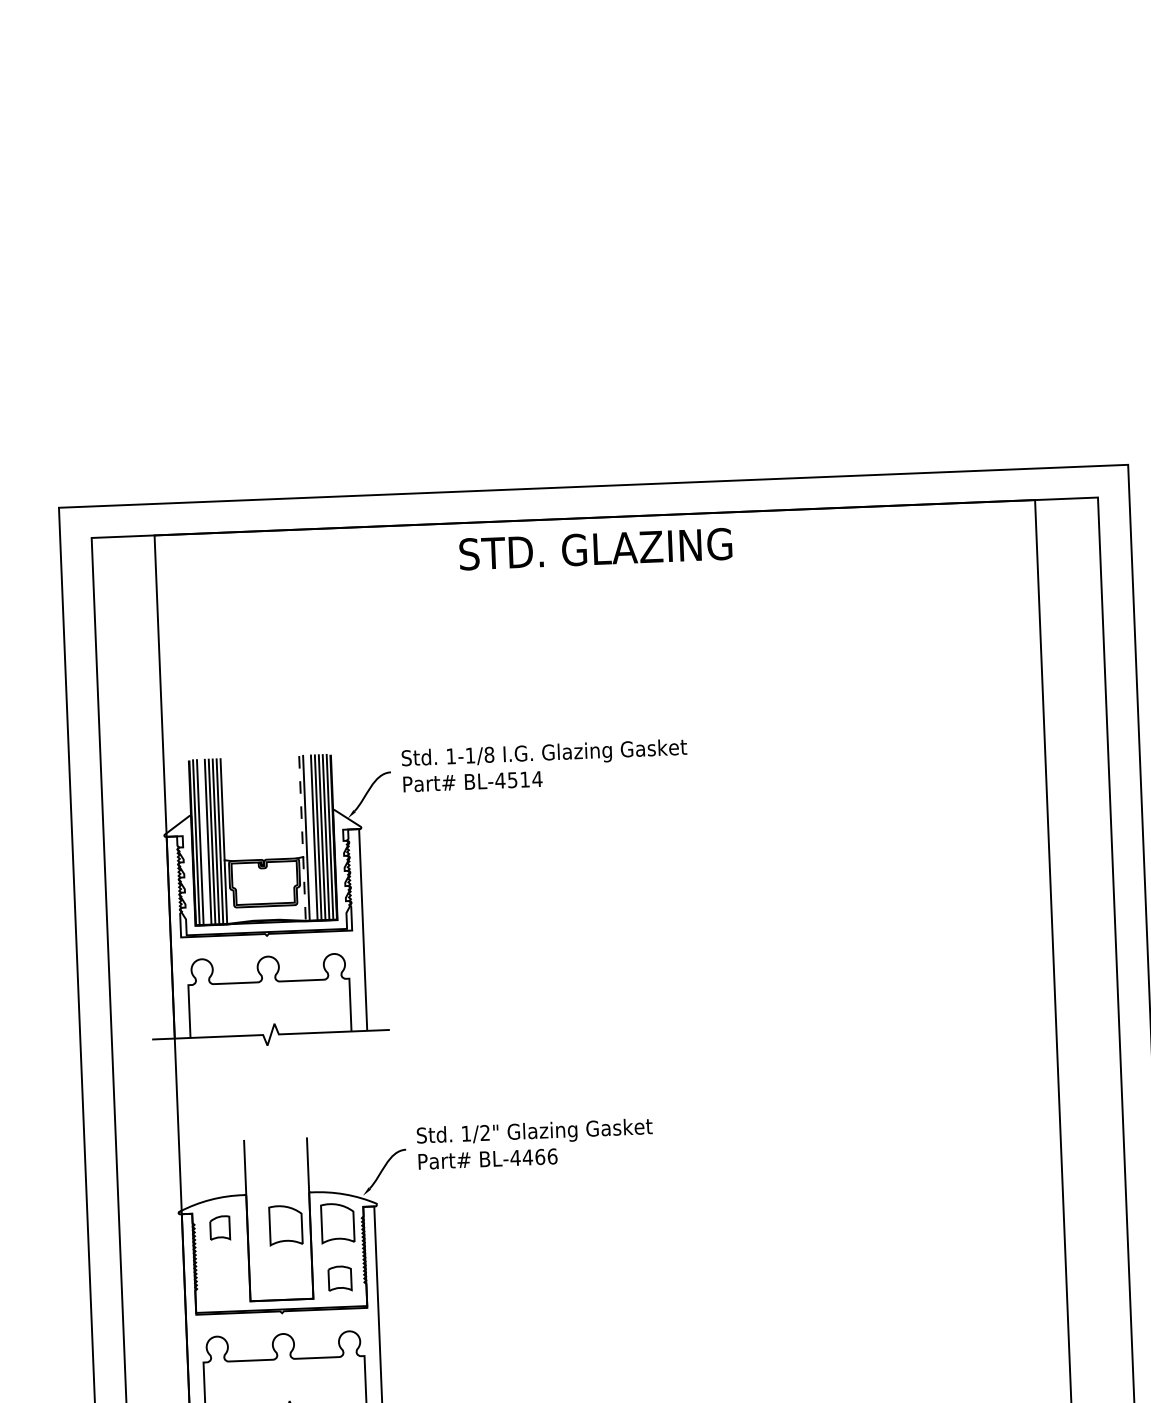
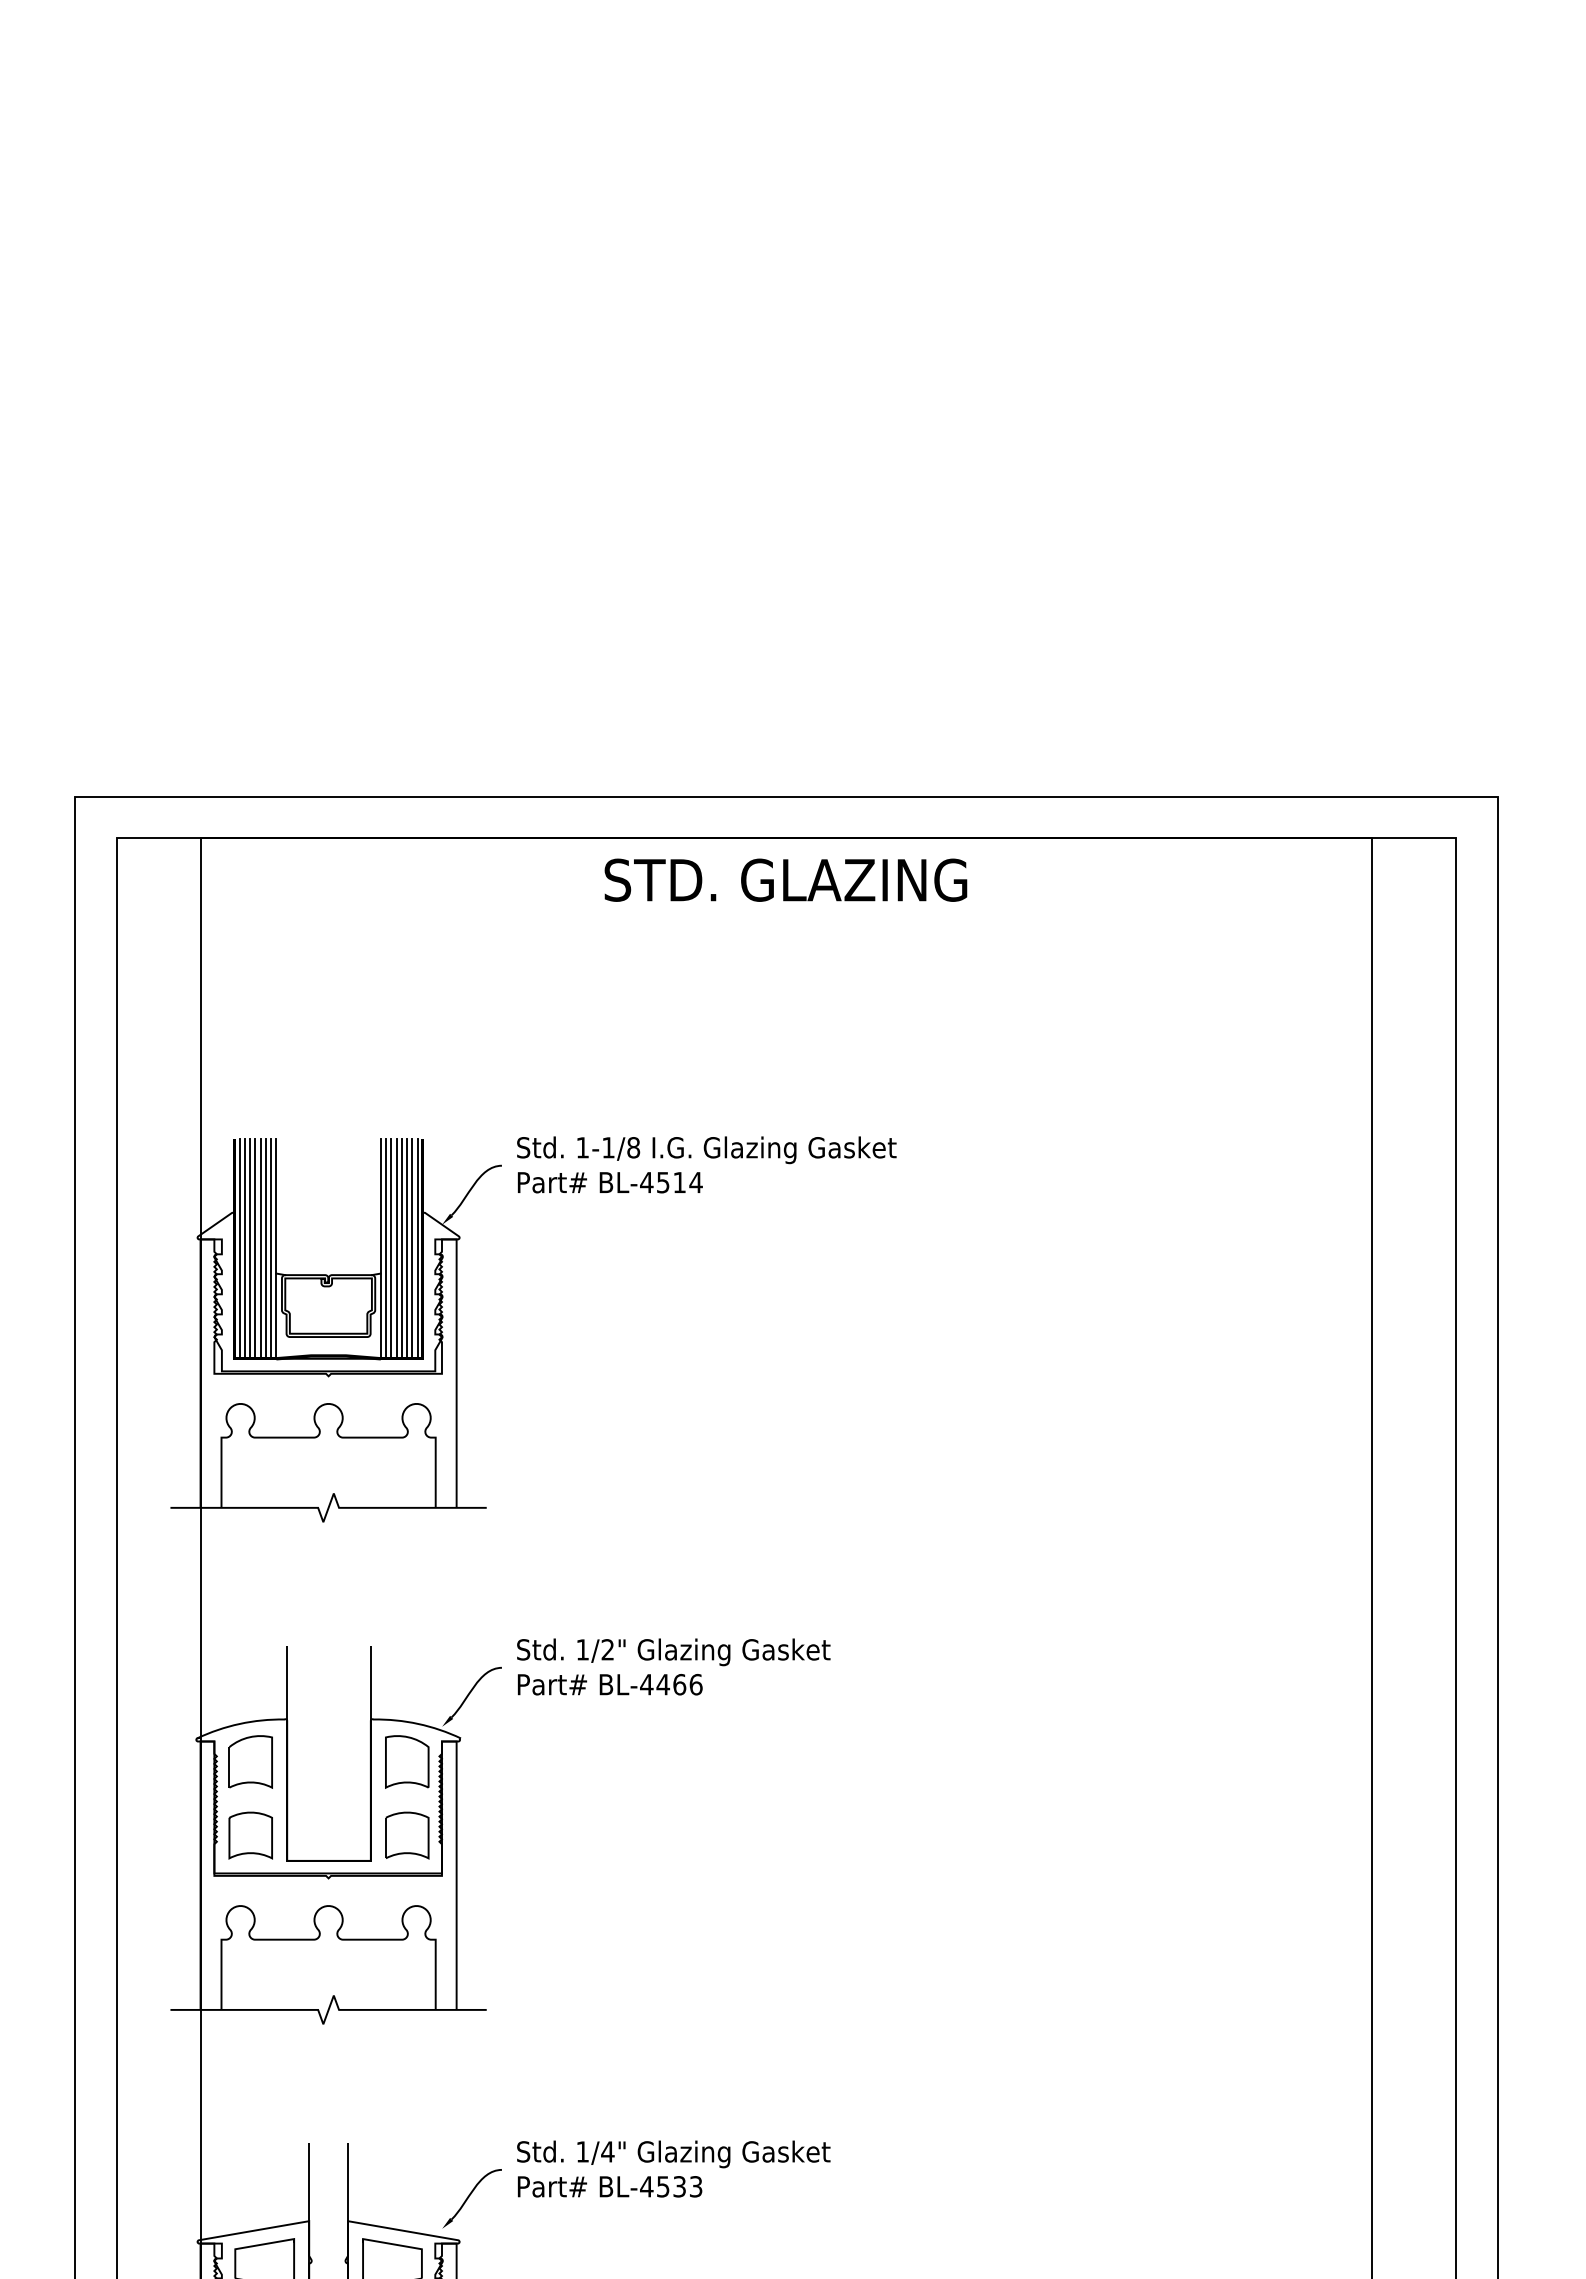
line: (310, 837) -> (391, 1248), added
line: (302, 838) -> (380, 1248), dashed -> solid
line: (204, 842) -> (250, 1248), added
part: (286, 1225) -> (338, 1761), removed
part: (219, 1227) -> (250, 1761), size x1.67
part: (340, 1278) -> (407, 1835), size x1.43
part: (222, 1283) -> (250, 1835), added

